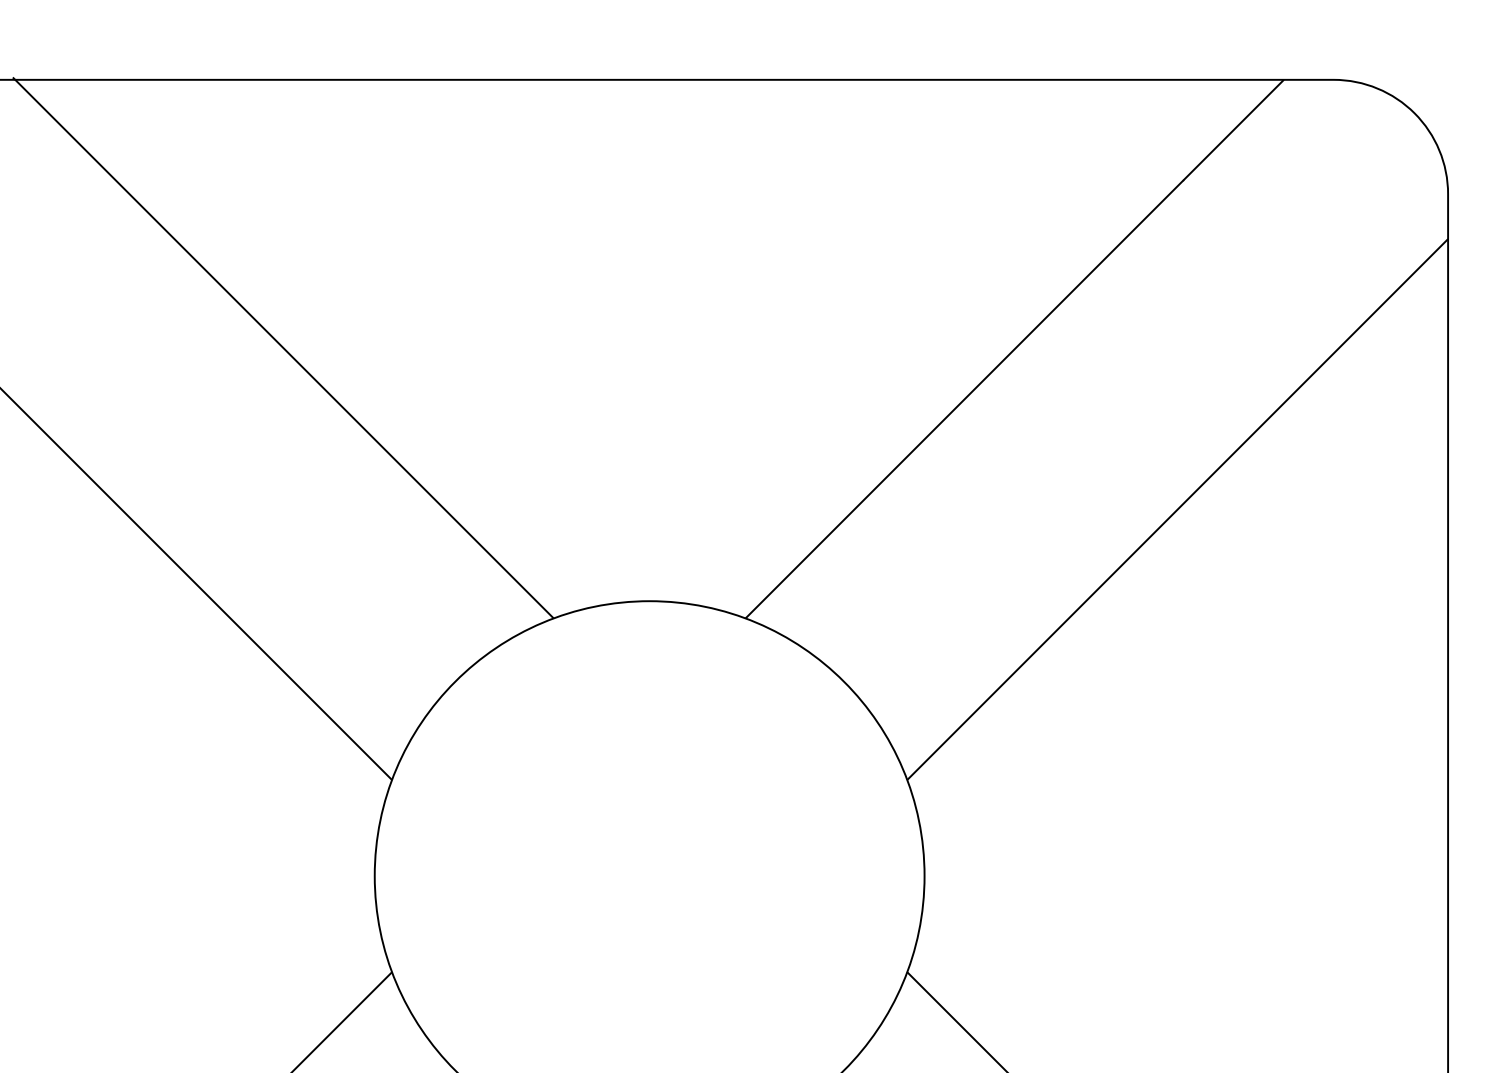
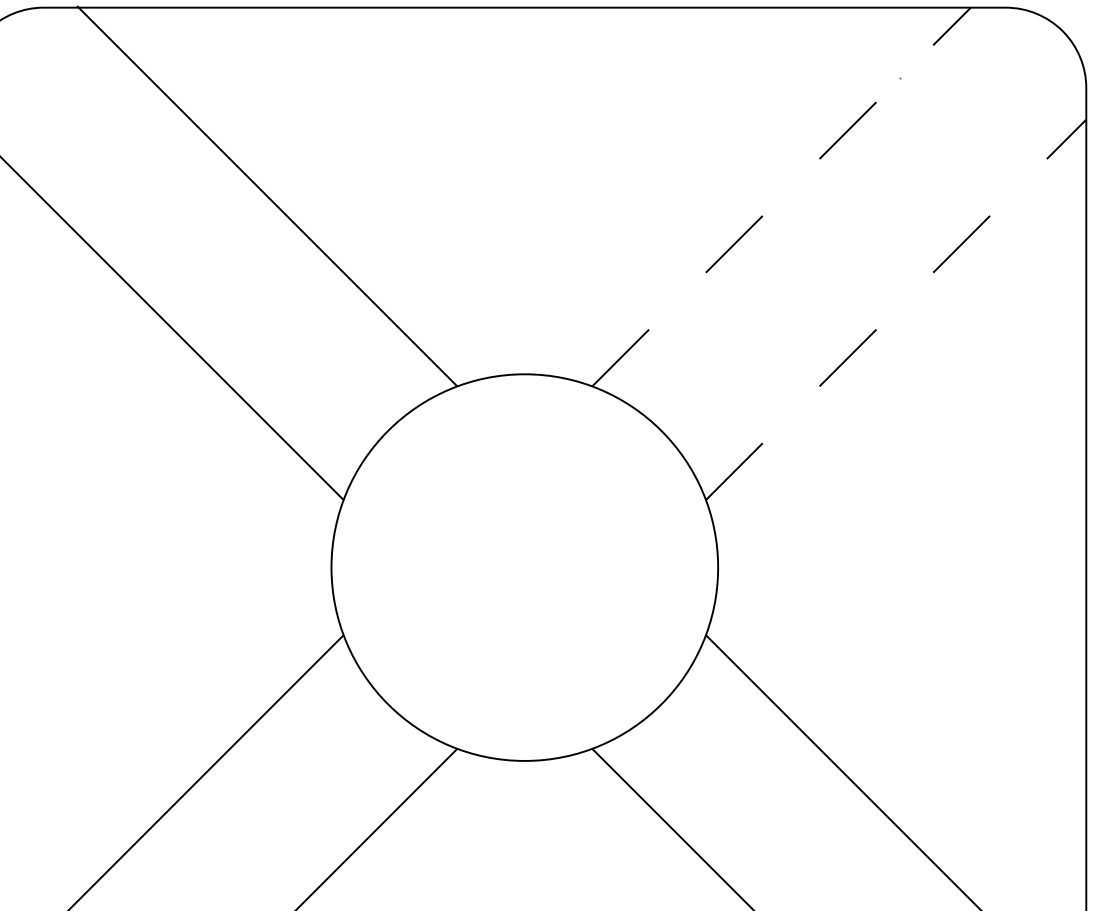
line: (1014, 349) -> (781, 197), solid -> dashed
line: (1178, 509) -> (896, 309), solid -> dashed

